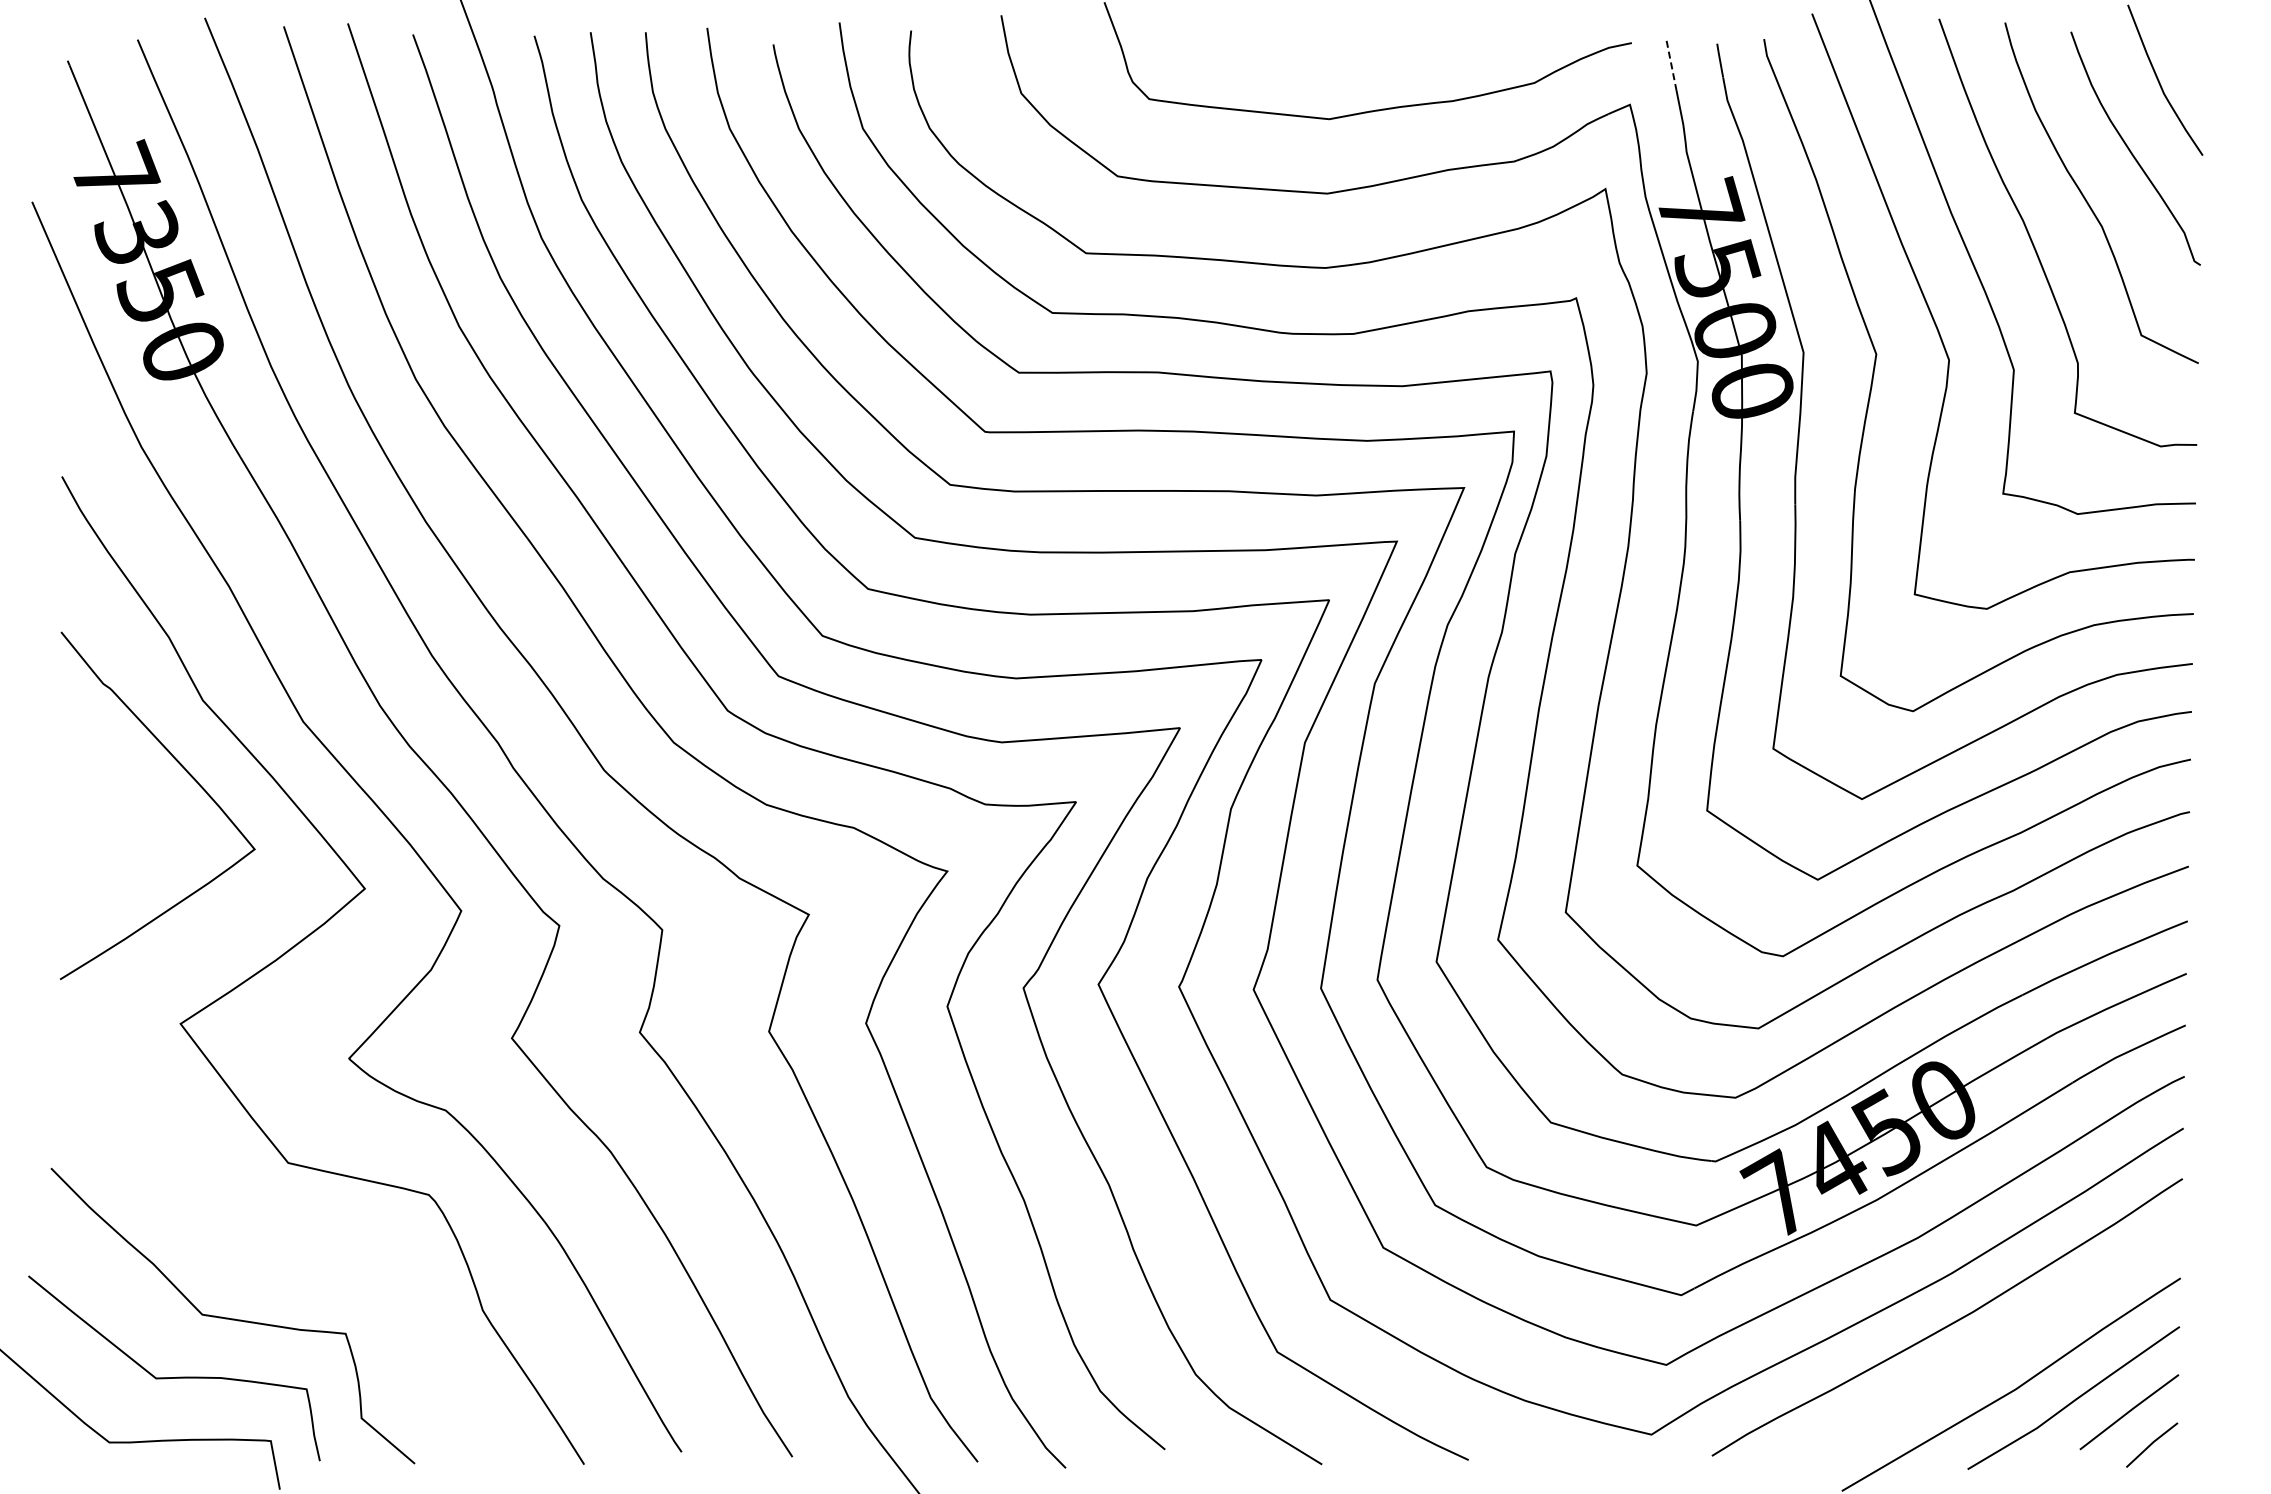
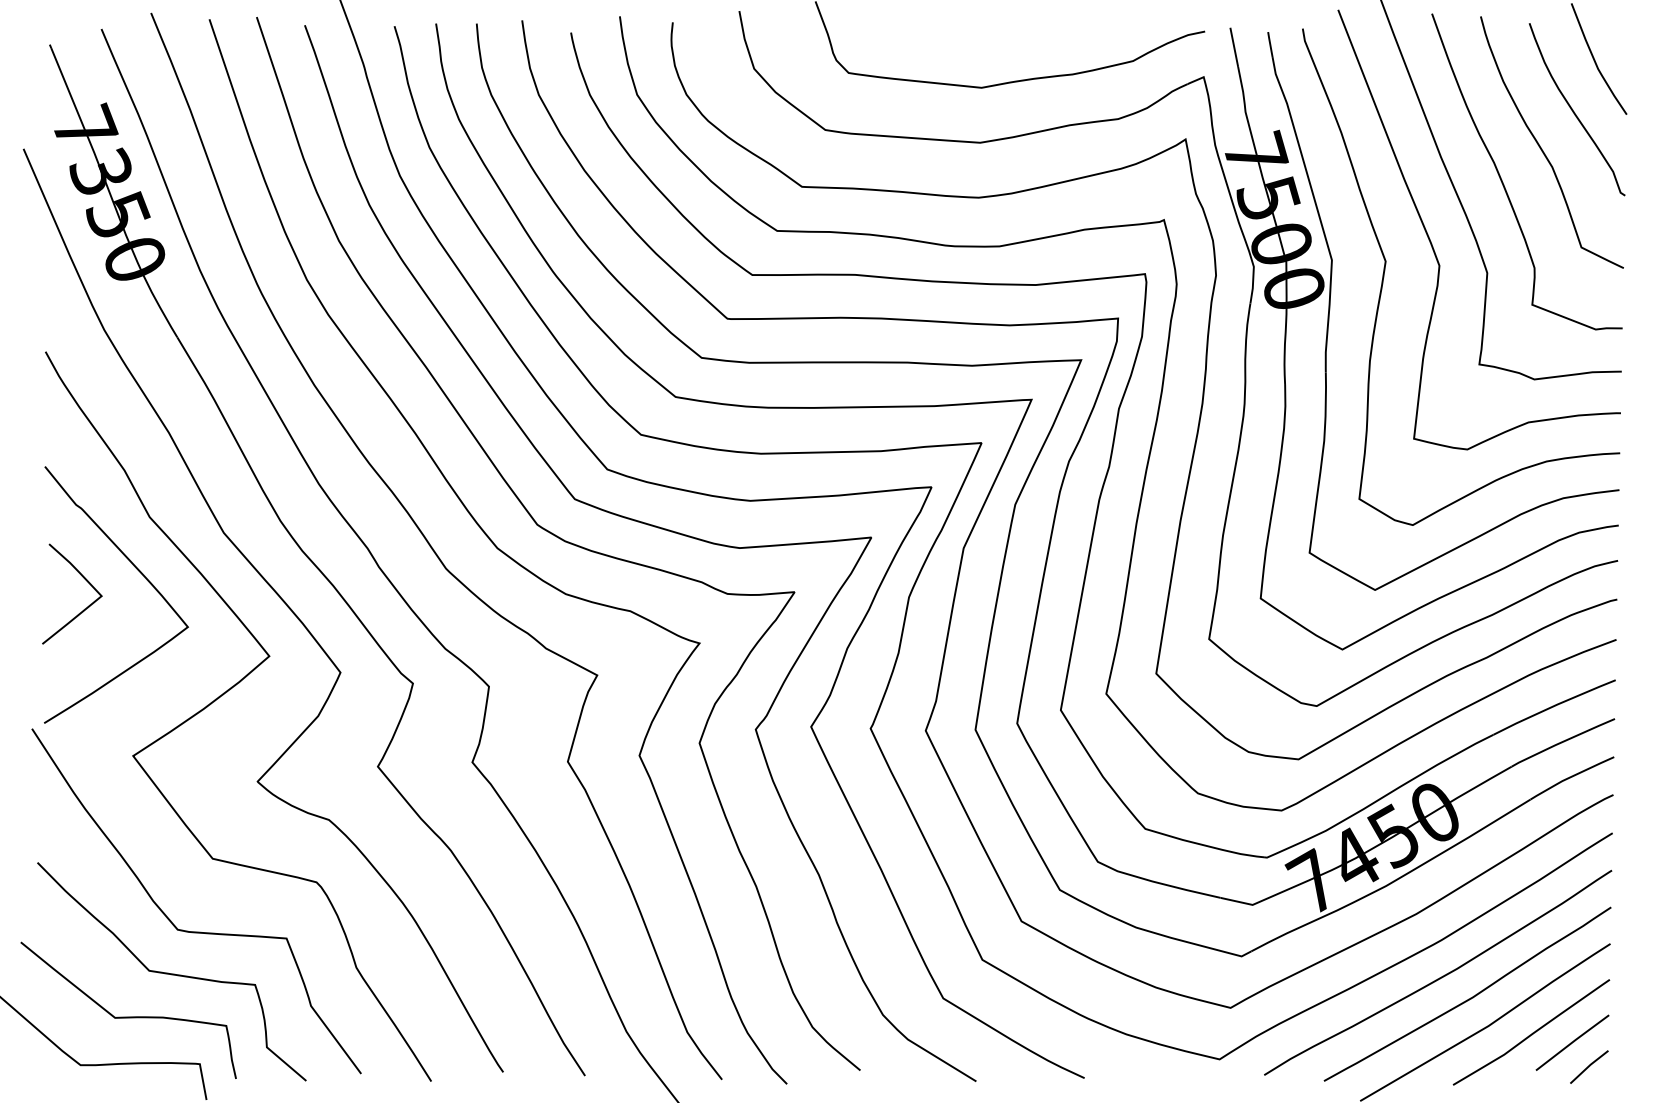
line: (1671, 63) -> (1234, 46), dashed -> solid
curve: (115, 785) -> (85, 579), added
curve: (265, 1261) -> (195, 931), added
curve: (1990, 1351) -> (1470, 997), added

